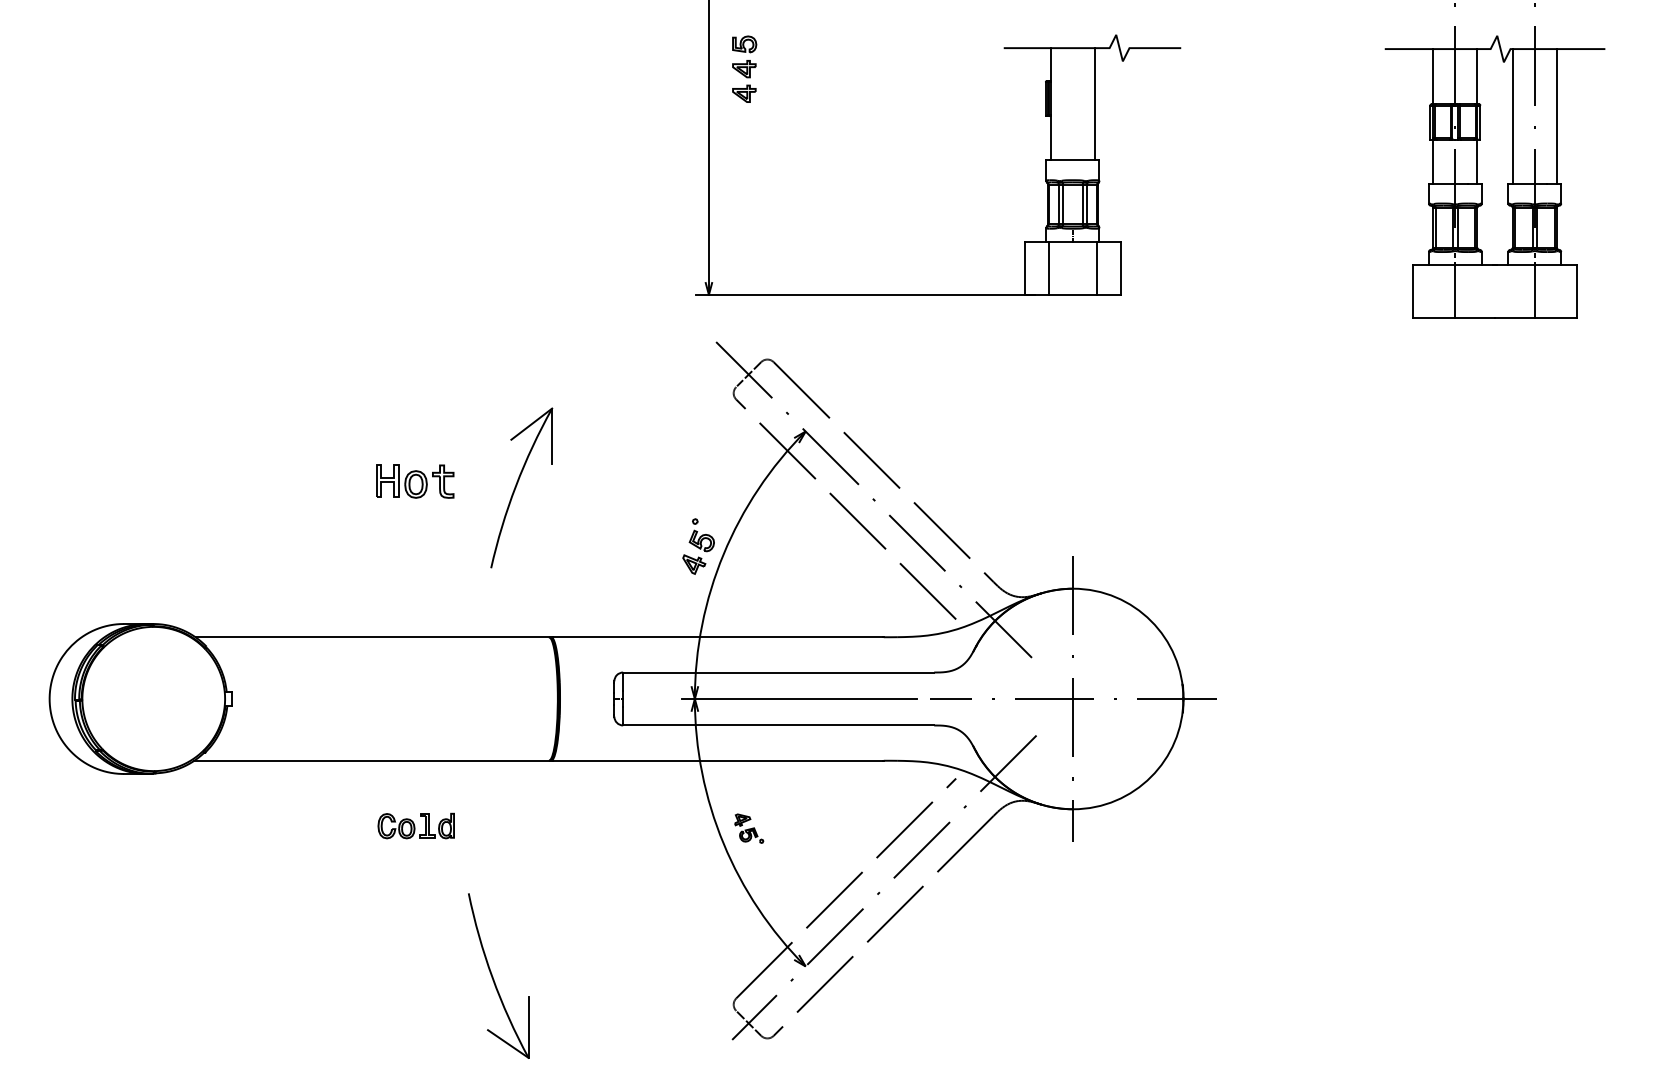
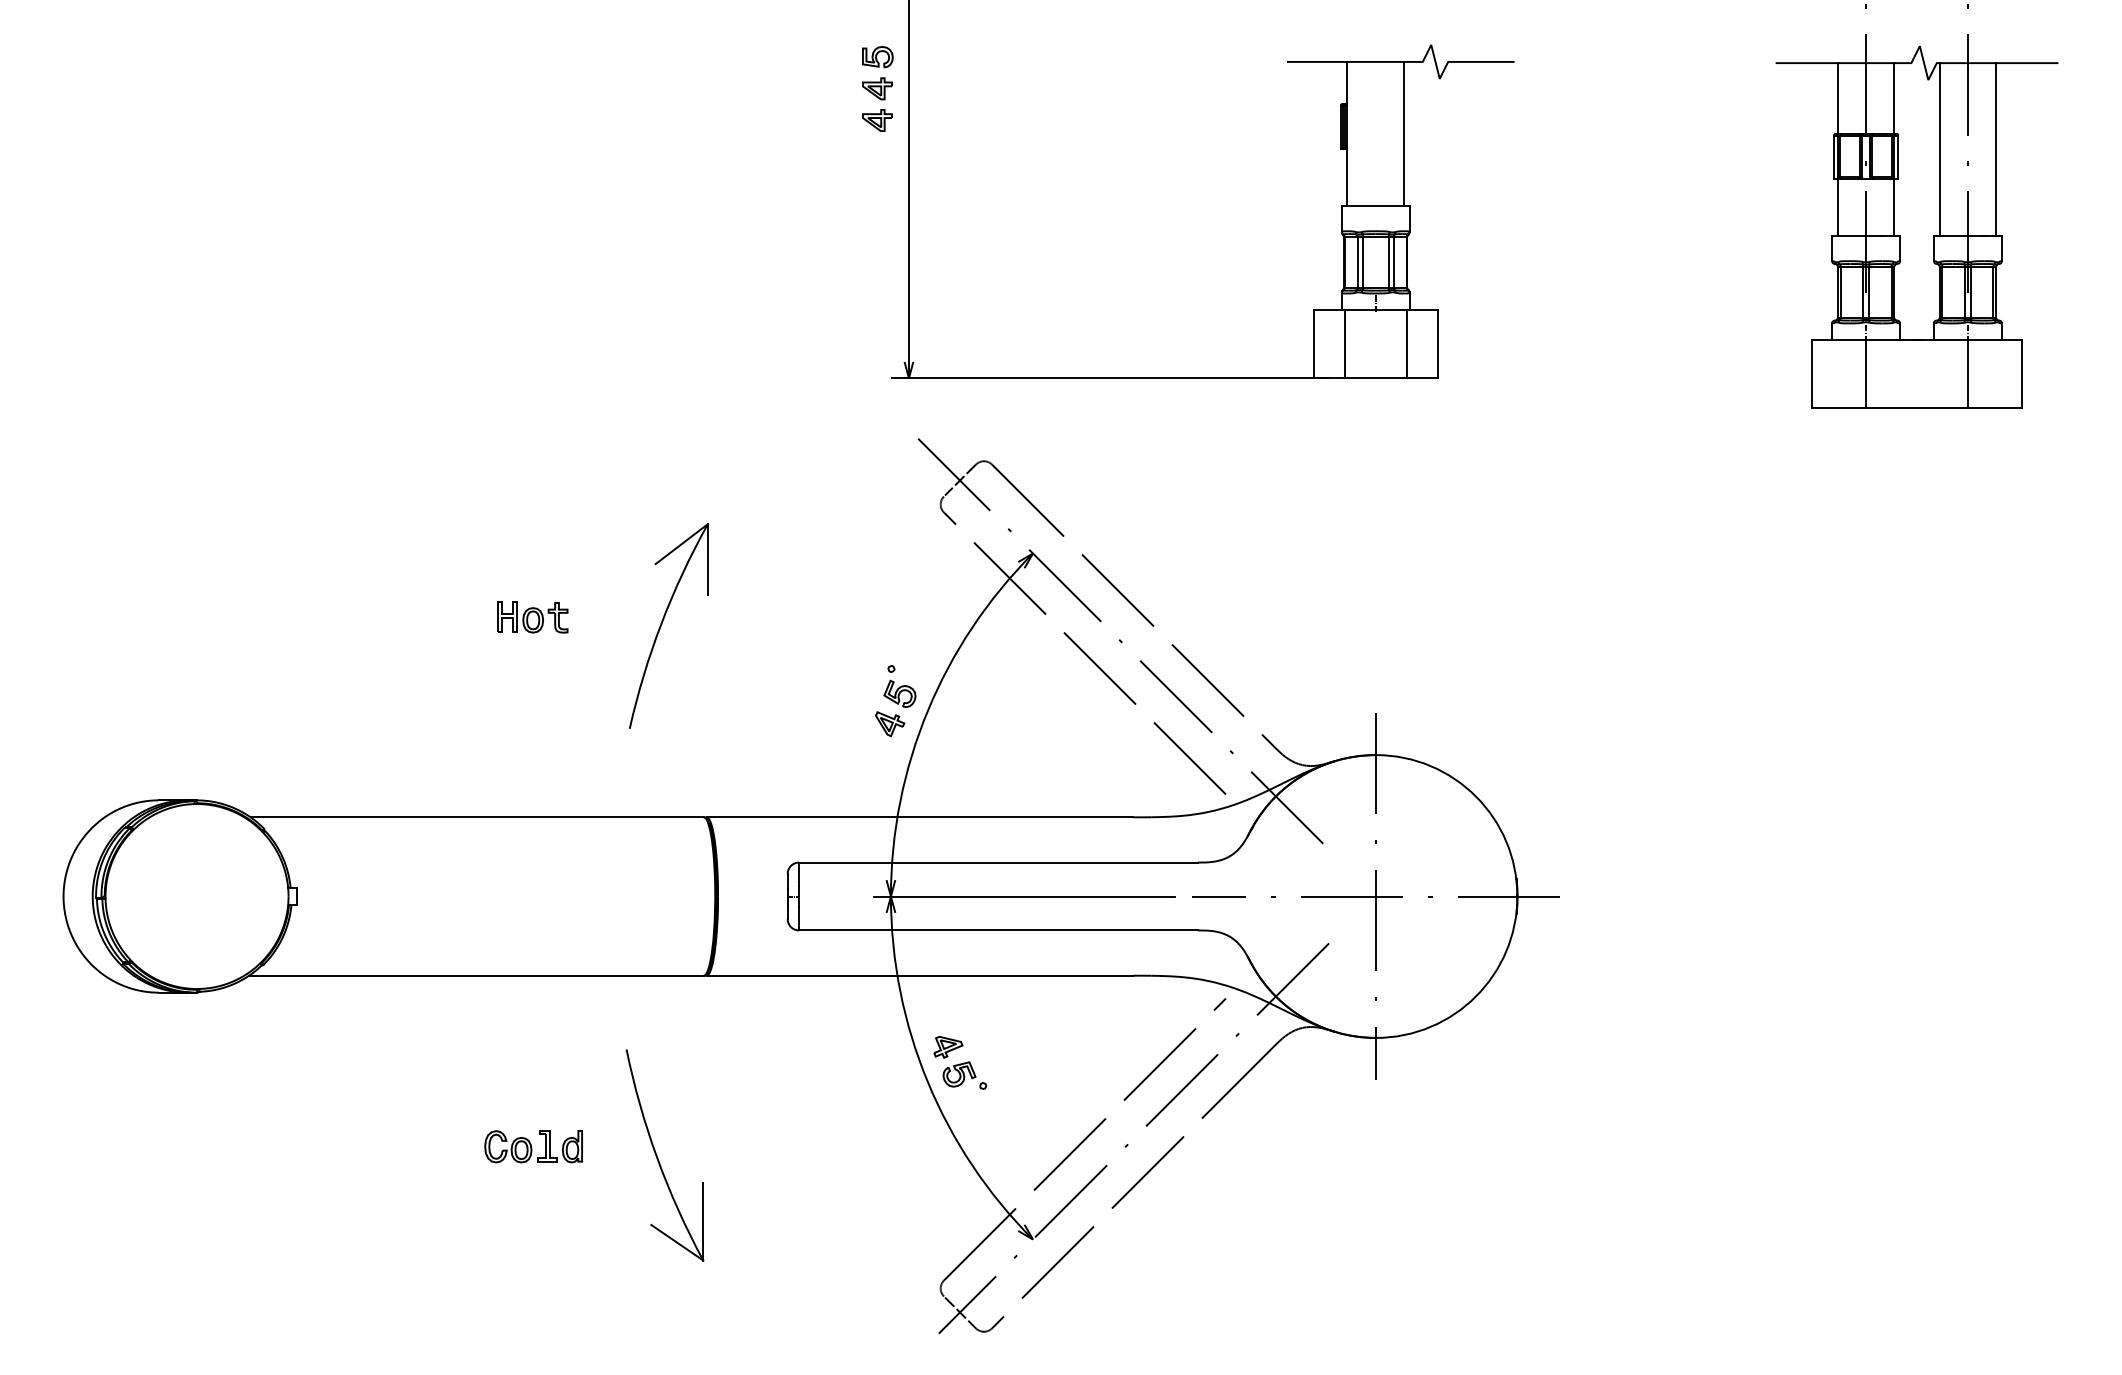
part: (744, 68) -> (877, 88), moved
part: (415, 481) -> (532, 617), size x0.71
part: (415, 825) -> (532, 1145), moved
part: (749, 828) -> (960, 1062), size x1.43
part: (498, 975) -> (664, 1154), moved

